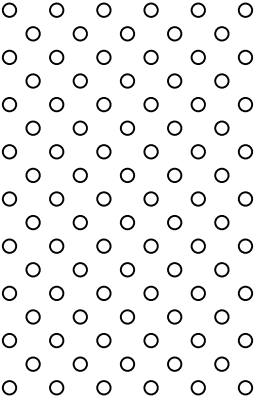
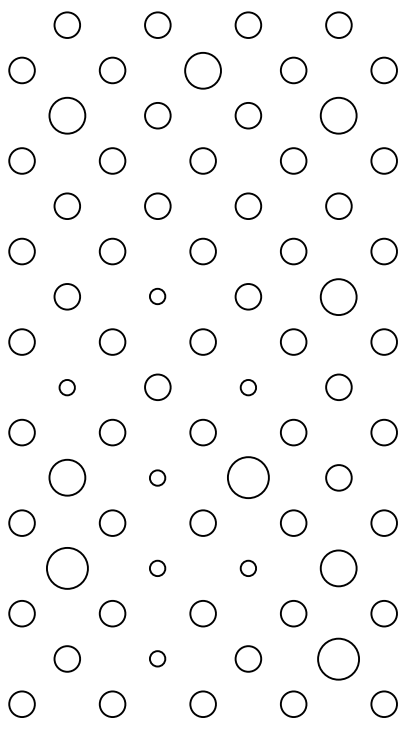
circle: (103, 56) -> (202, 68), size x1.4
circle: (32, 80) -> (66, 114), size x1.4
circle: (174, 80) -> (338, 114), size x1.4
circle: (79, 174) -> (156, 295), size x0.6
circle: (174, 174) -> (338, 295), size x1.4
circle: (32, 222) -> (66, 387), size x0.6
circle: (127, 222) -> (248, 387), size x0.6
circle: (32, 269) -> (66, 477), size x1.4
circle: (79, 269) -> (156, 477), size x0.6
circle: (127, 269) -> (248, 477), size x1.6
circle: (32, 316) -> (66, 567), size x1.6
circle: (79, 316) -> (156, 567), size x0.6
circle: (127, 316) -> (248, 567), size x0.6
circle: (174, 316) -> (338, 567), size x1.4
circle: (79, 363) -> (156, 657), size x0.6
circle: (174, 363) -> (338, 657), size x1.6

